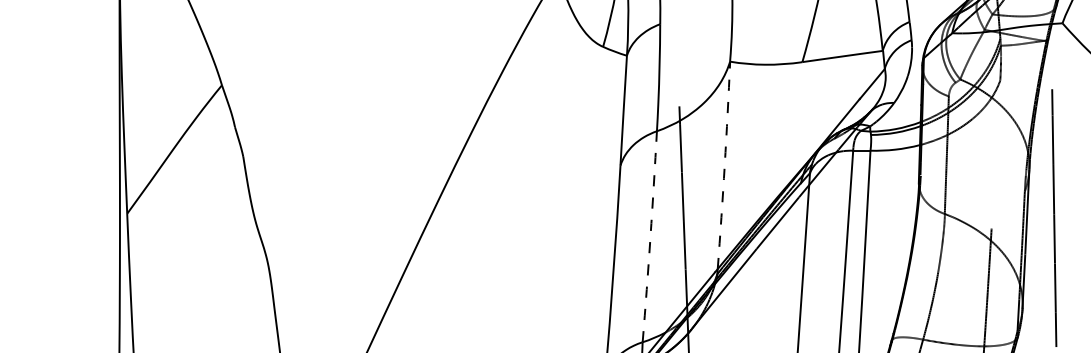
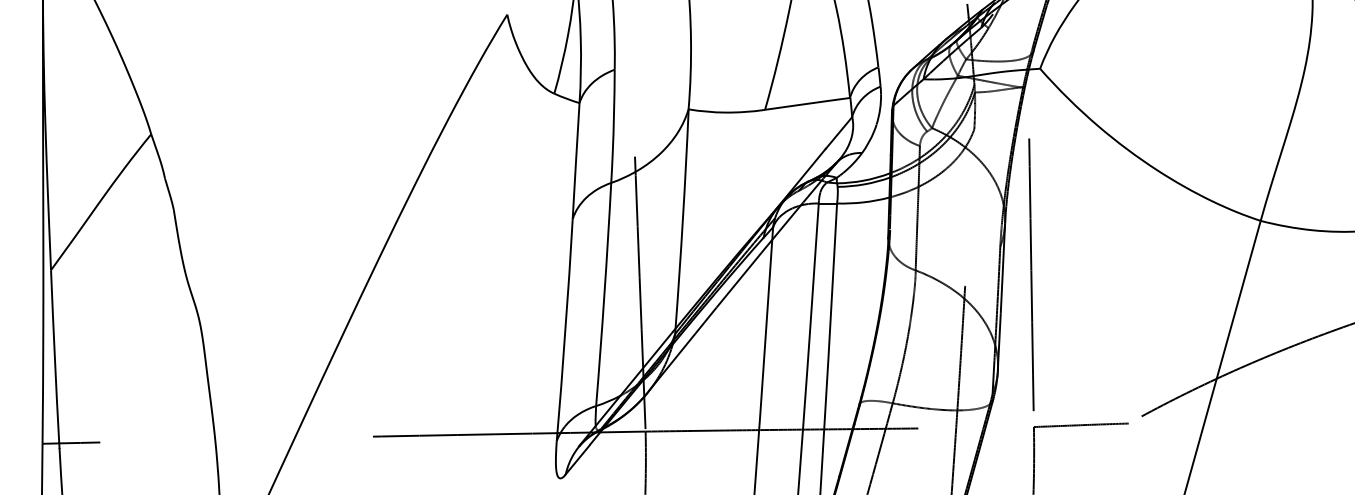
arc: (724, 165) -> (682, 219), dashed -> solid
arc: (650, 236) -> (604, 294), dashed -> solid

